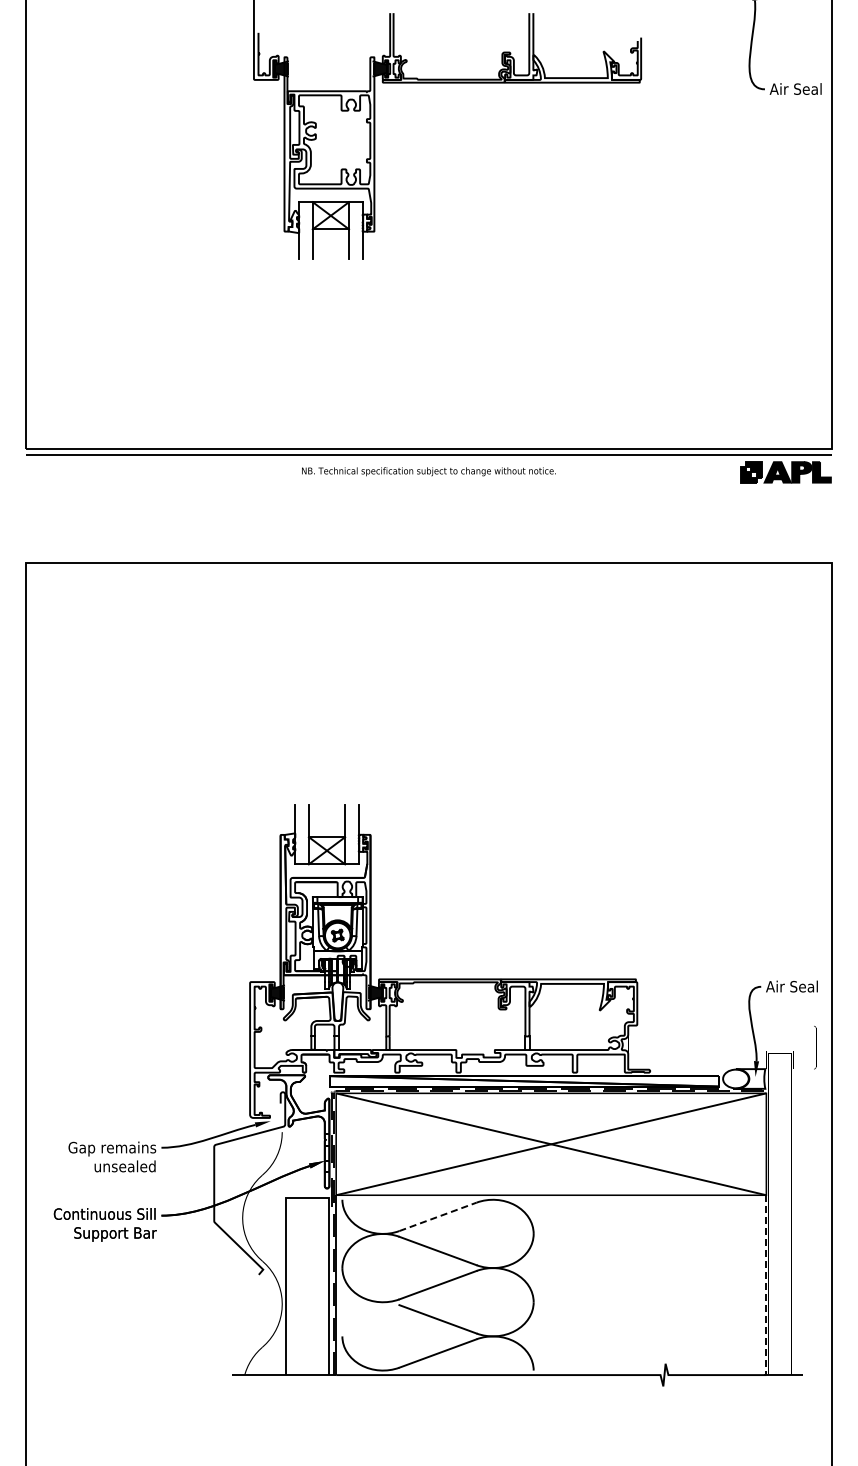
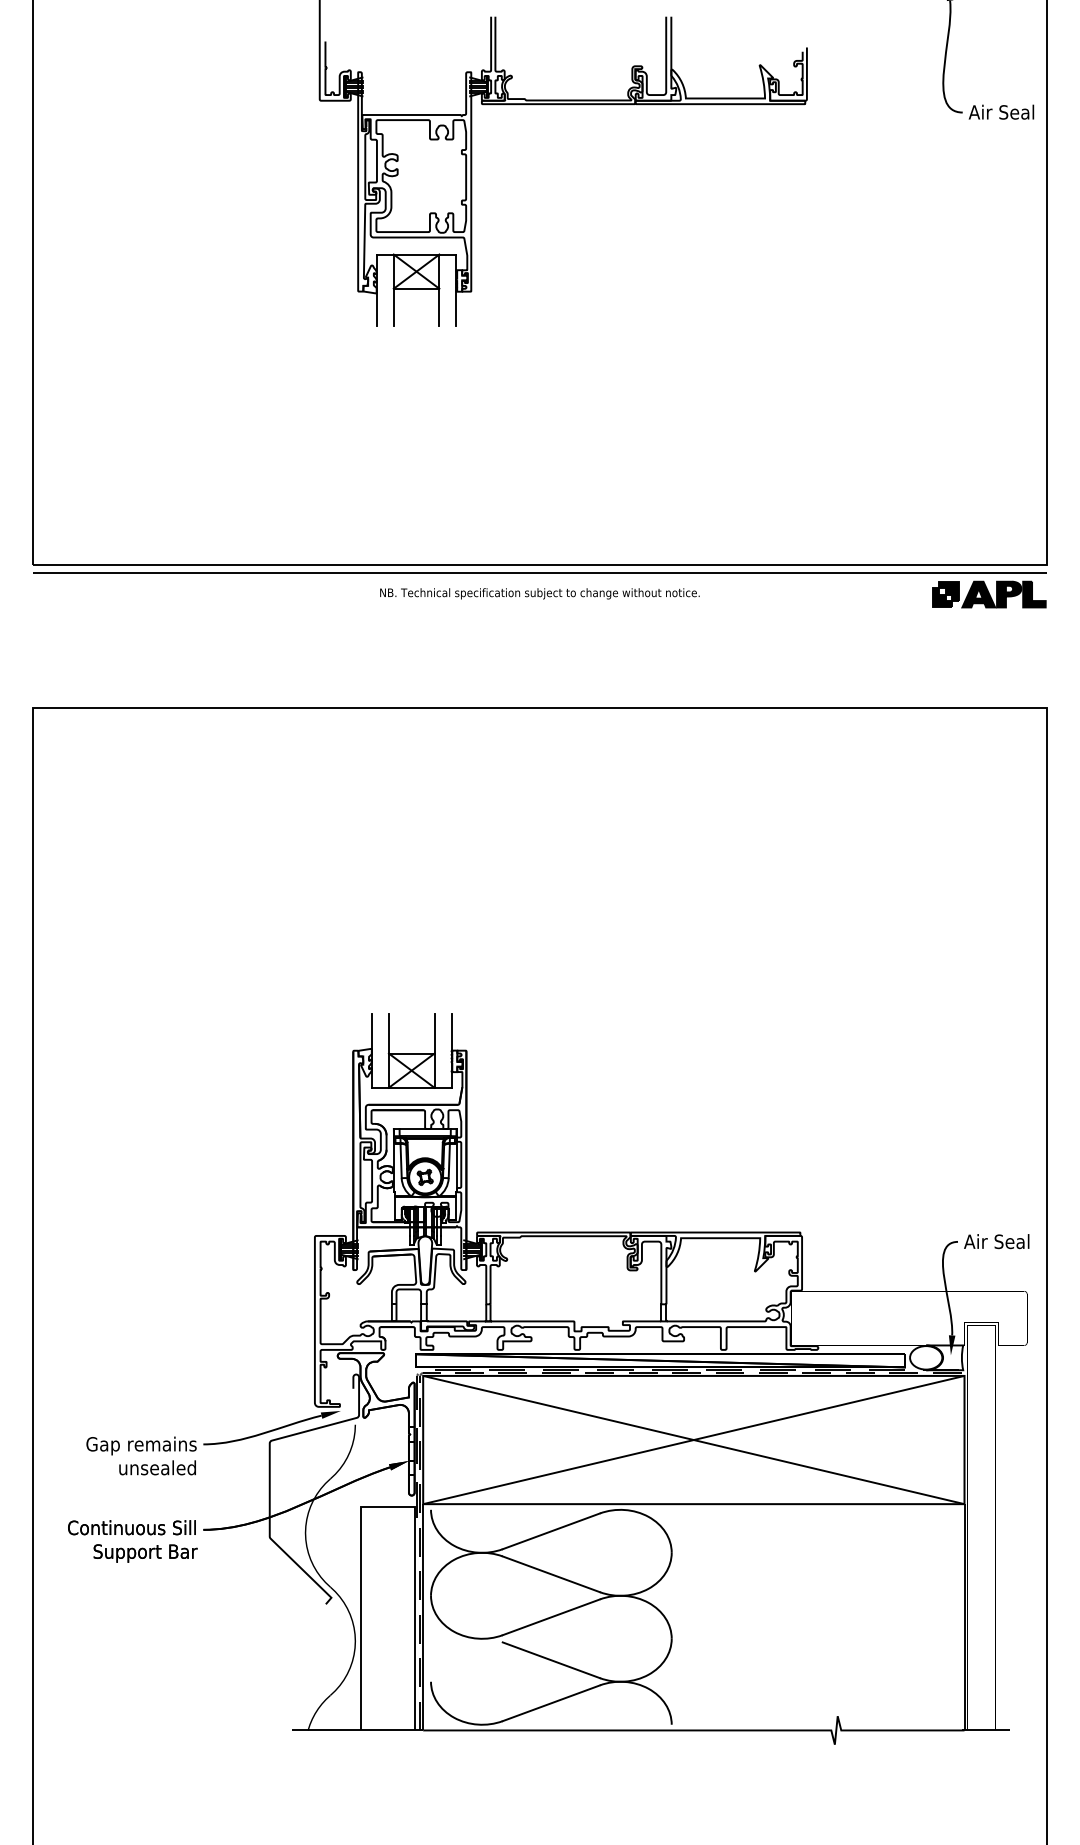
line: (438, 1216) -> (551, 1530), dashed -> solid
line: (766, 1285) -> (964, 1617), dashed -> solid

